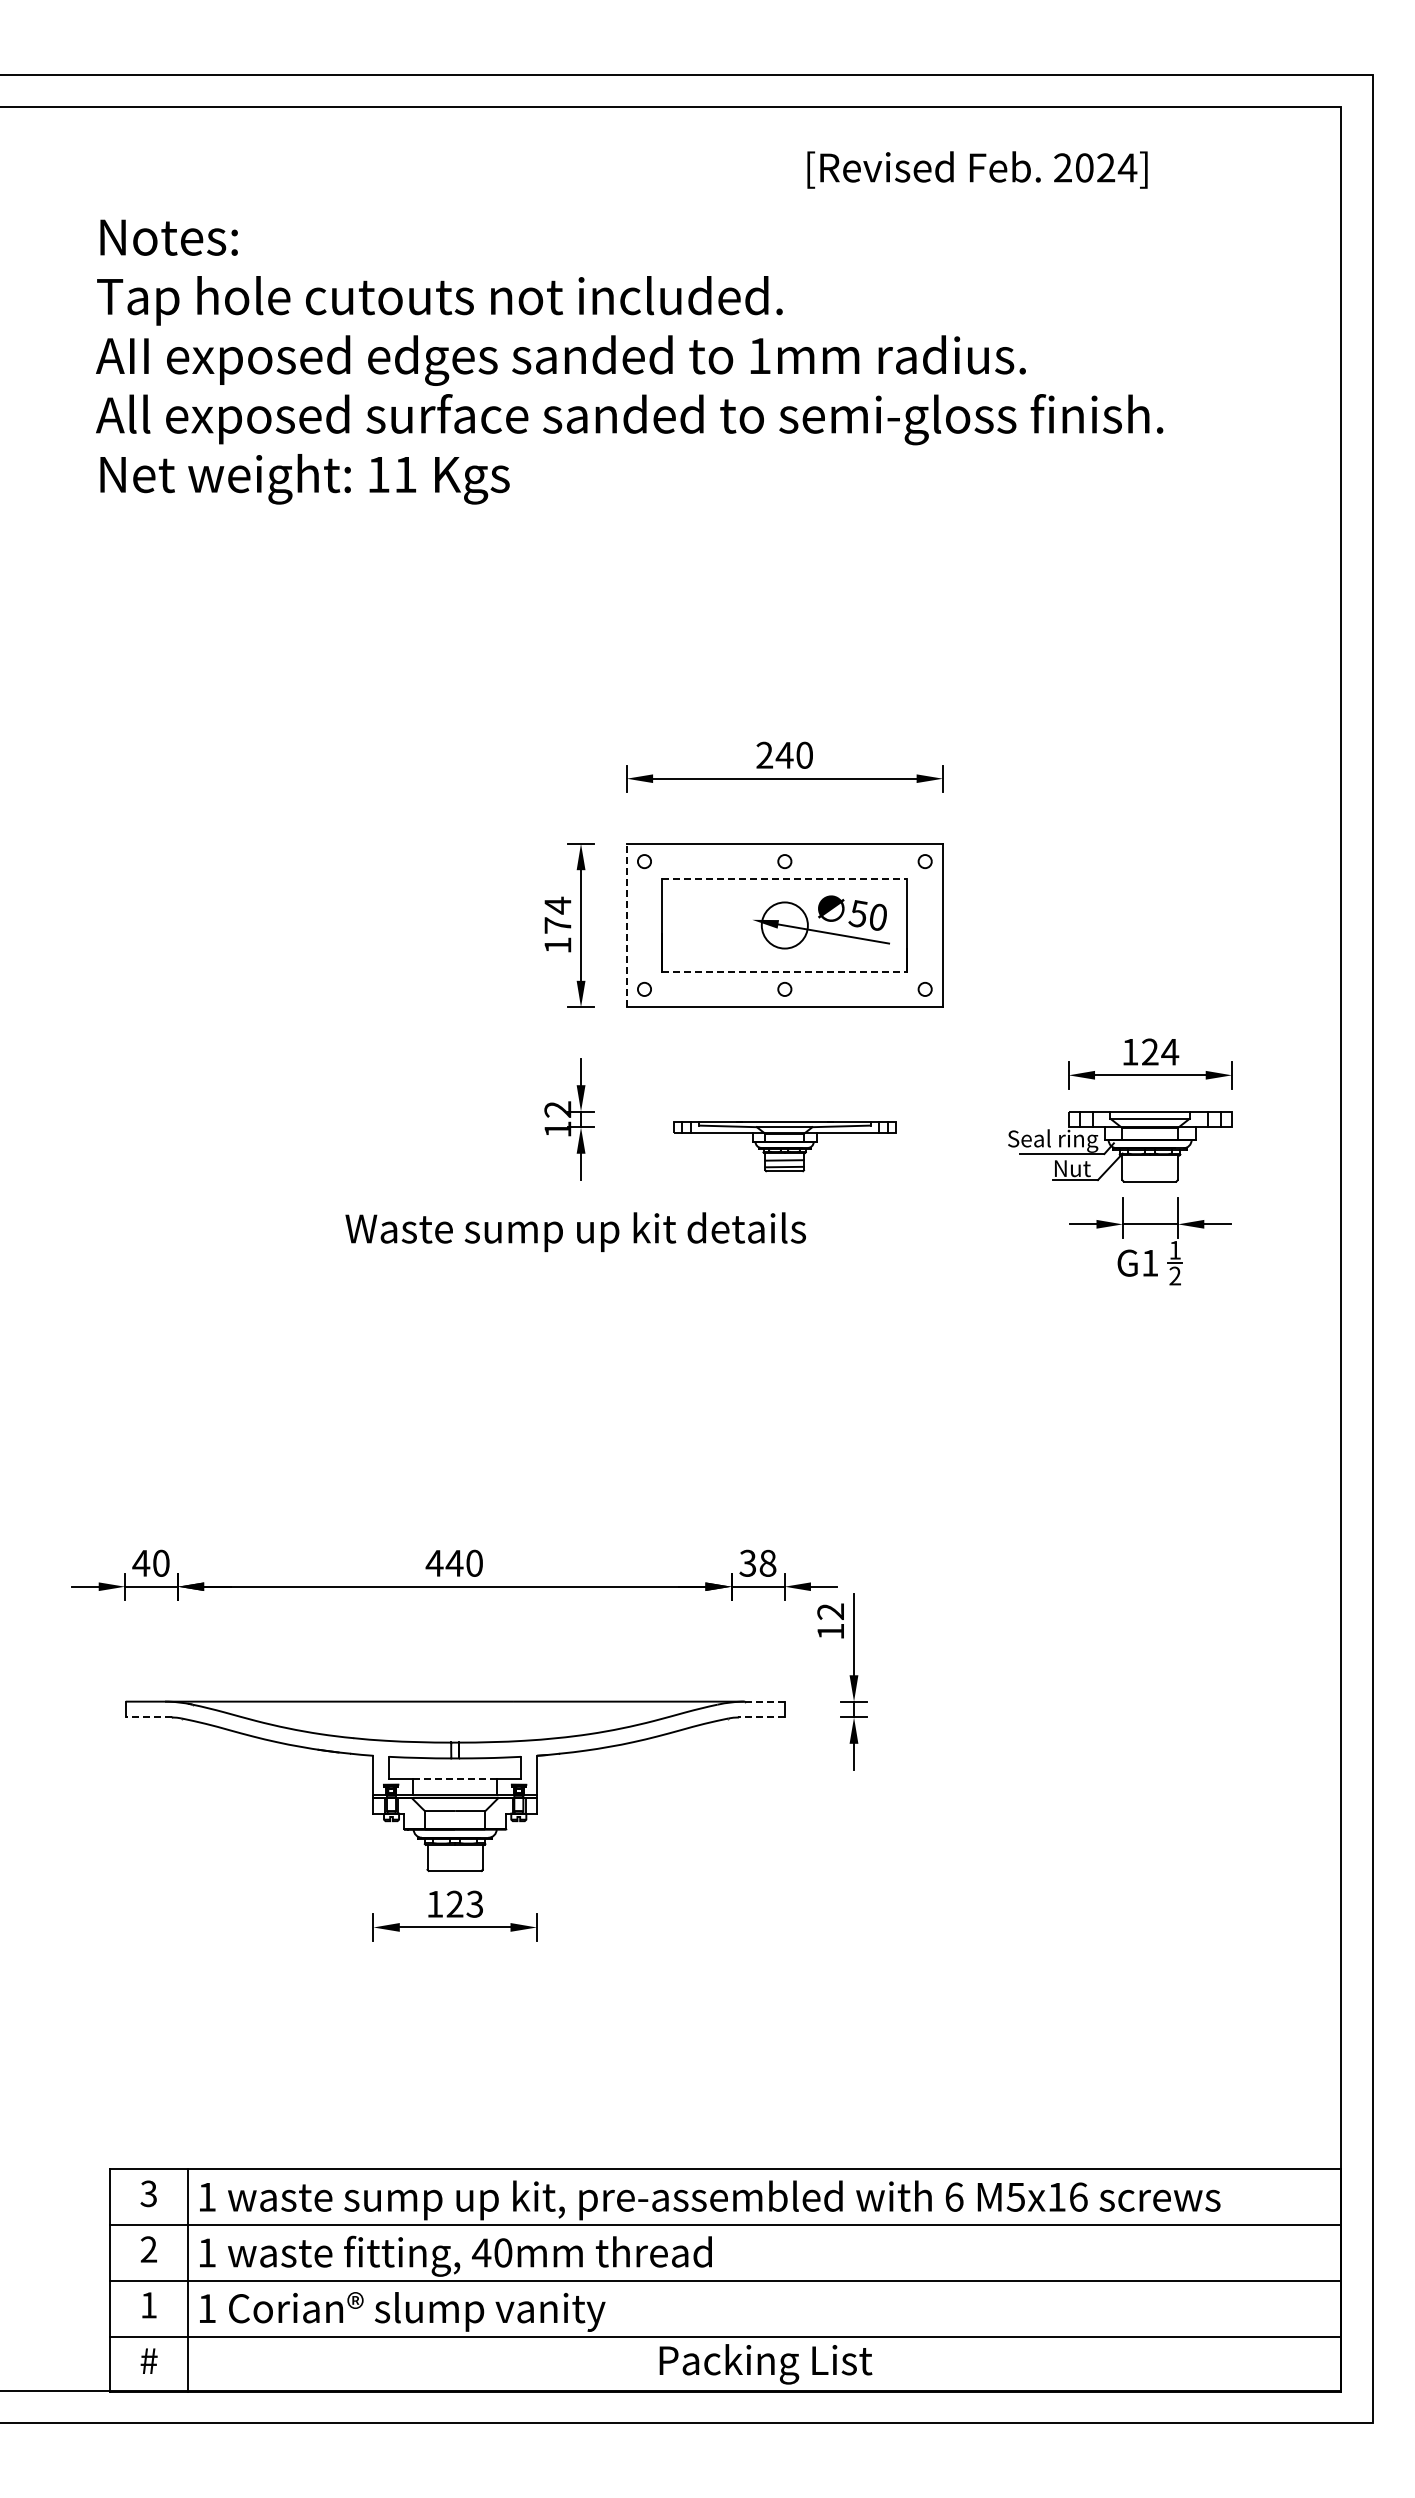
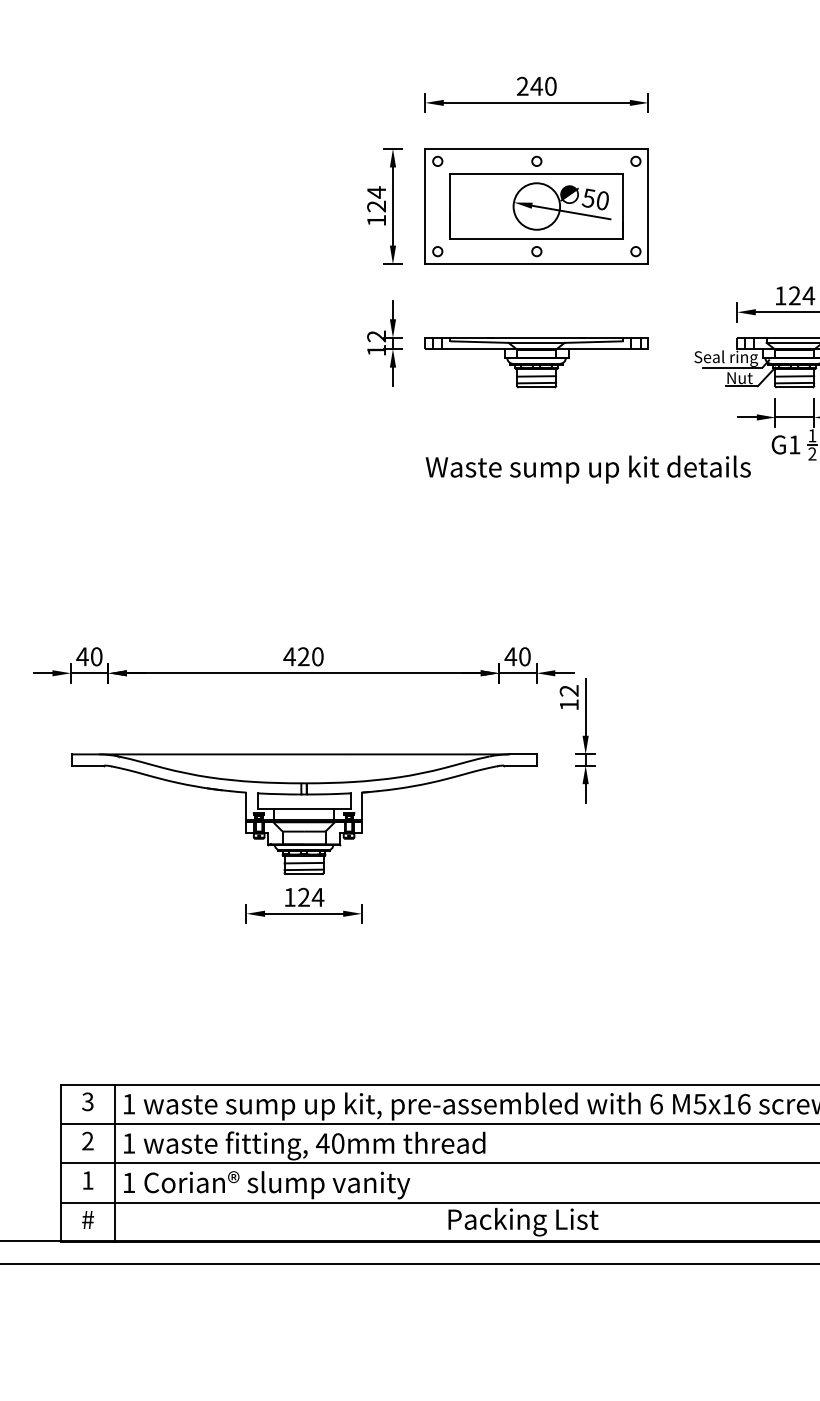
line: (784, 879) -> (536, 174), dashed -> solid
text: (557, 925) -> (376, 206), 174 -> 124
line: (626, 925) -> (425, 206), dashed -> solid
circle: (784, 925) -> (536, 206), size x1.43
line: (784, 971) -> (536, 238), dashed -> solid
part: (784, 1146) -> (536, 362), size x1.43
line: (1149, 1165) -> (794, 375), added
line: (1149, 1175) -> (794, 383), added
text: (575, 1231) -> (588, 469), moved
text: (454, 1562) -> (303, 656), 440 -> 420
text: (757, 1562) -> (517, 656), 38 -> 40
line: (764, 1701) -> (522, 754), dashed -> solid
line: (148, 1717) -> (87, 765), dashed -> solid
line: (760, 1717) -> (519, 765), dashed -> solid
line: (454, 1779) -> (303, 809), dashed -> solid
line: (454, 1855) -> (303, 863), added
line: (454, 1864) -> (303, 869), added
text: (474, 1903) -> (317, 896), 123 -> 124

